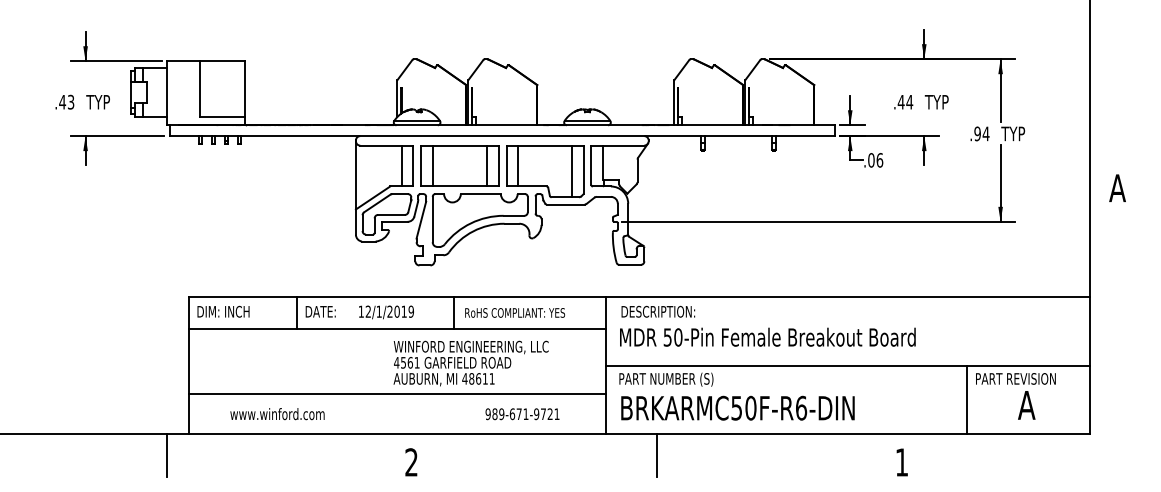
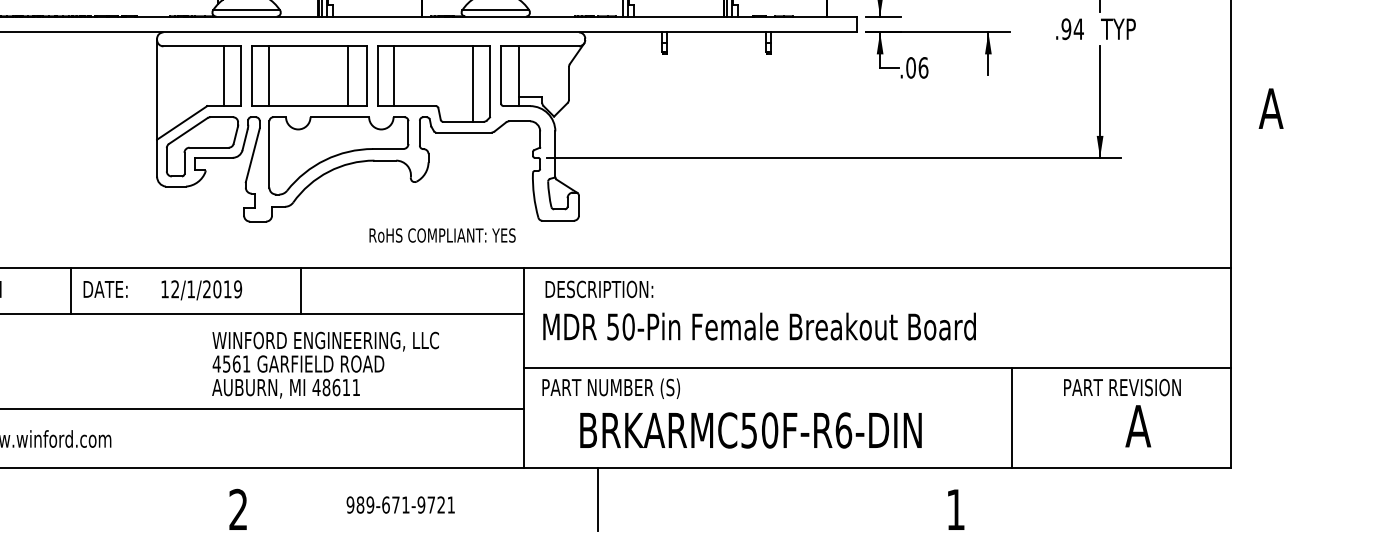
text: (514, 312) -> (441, 234), moved
line: (967, 399) -> (1012, 417), moved
text: (737, 407) -> (750, 429), moved
text: (522, 414) -> (400, 505), moved

